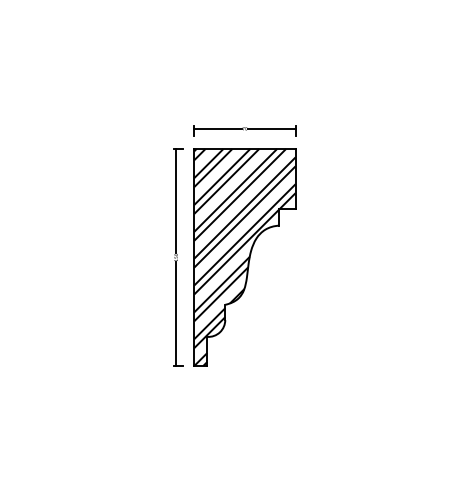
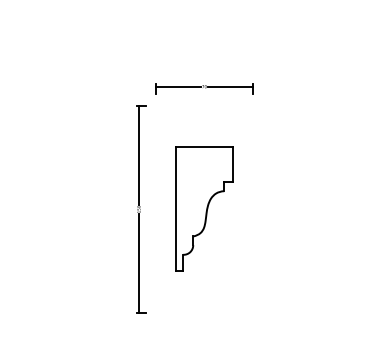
part: (244, 257) -> (204, 209), size x0.6

